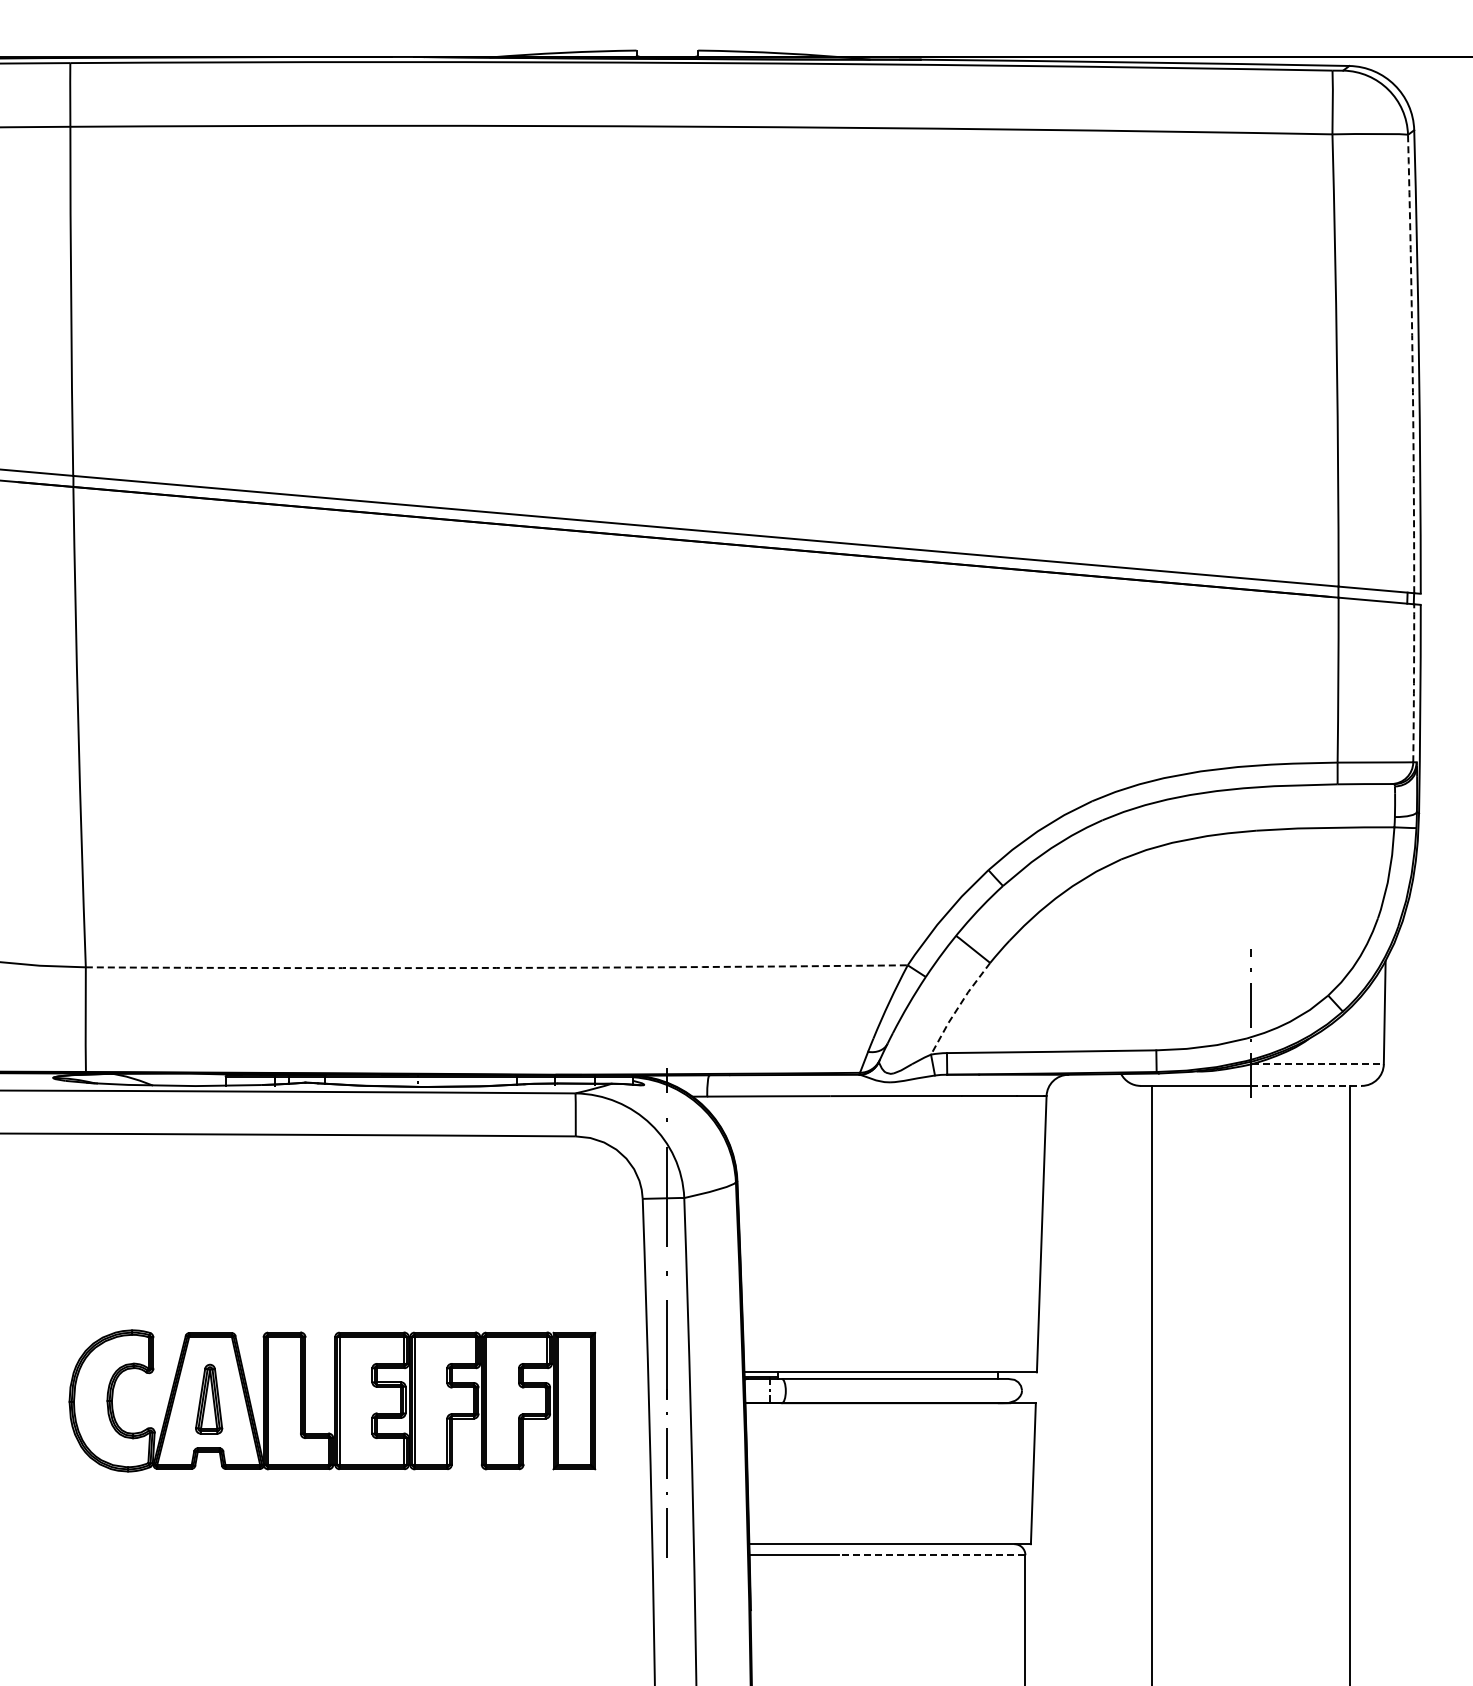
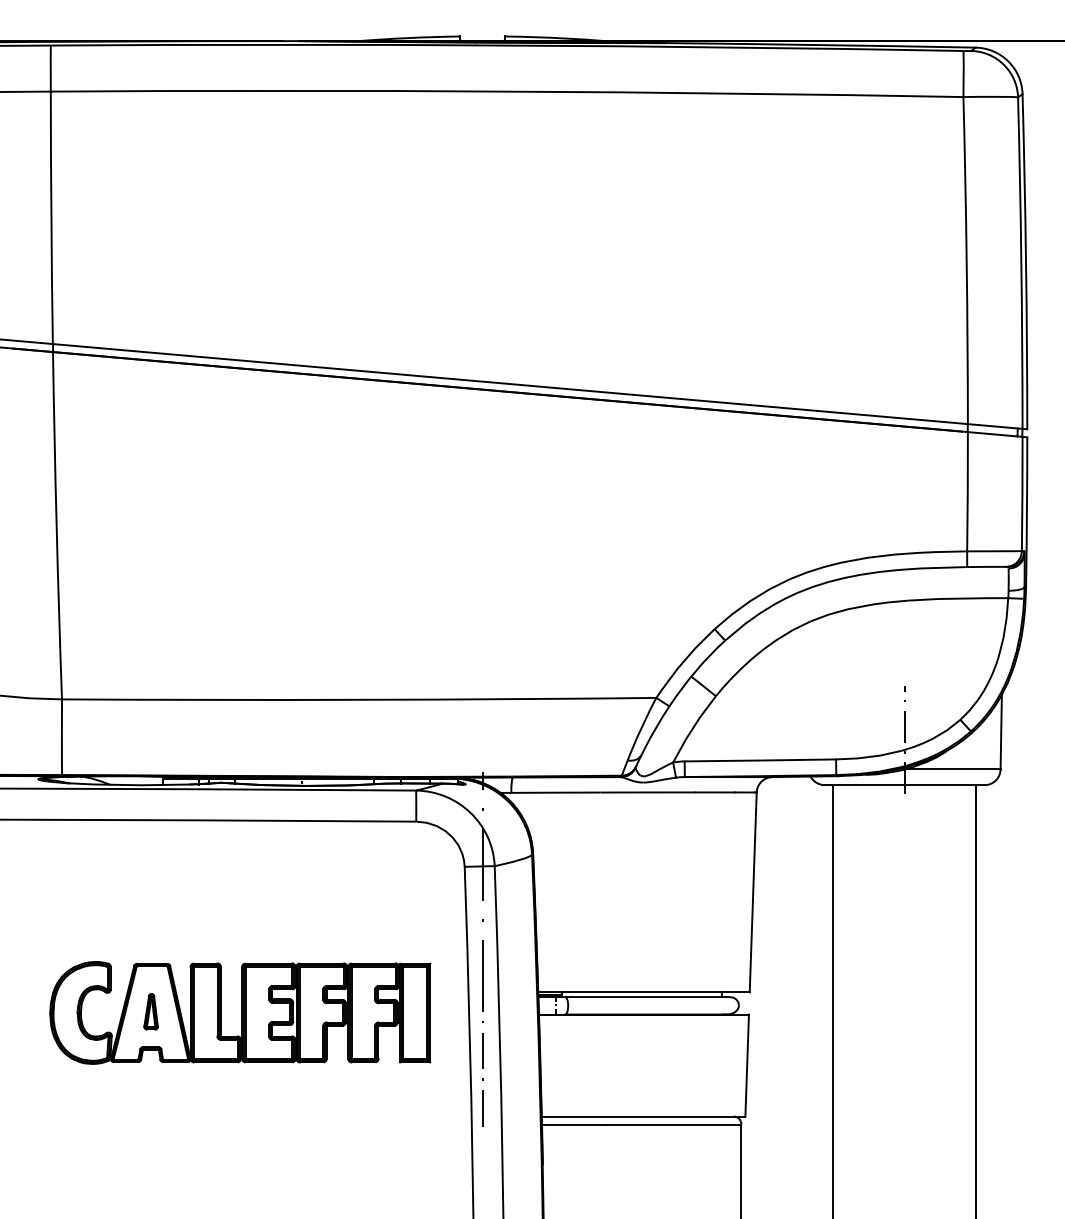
arc: (1412, 364) -> (1021, 263), dashed -> solid
arc: (1413, 683) -> (1022, 494), dashed -> solid
arc: (496, 967) -> (358, 699), dashed -> solid
line: (958, 1007) -> (693, 728), dashed -> solid
line: (1318, 1064) -> (953, 769), dashed -> solid
line: (1307, 1085) -> (945, 784), dashed -> solid
part: (208, 1398) -> (150, 1011), size x0.71
line: (931, 1555) -> (673, 1124), dashed -> solid

